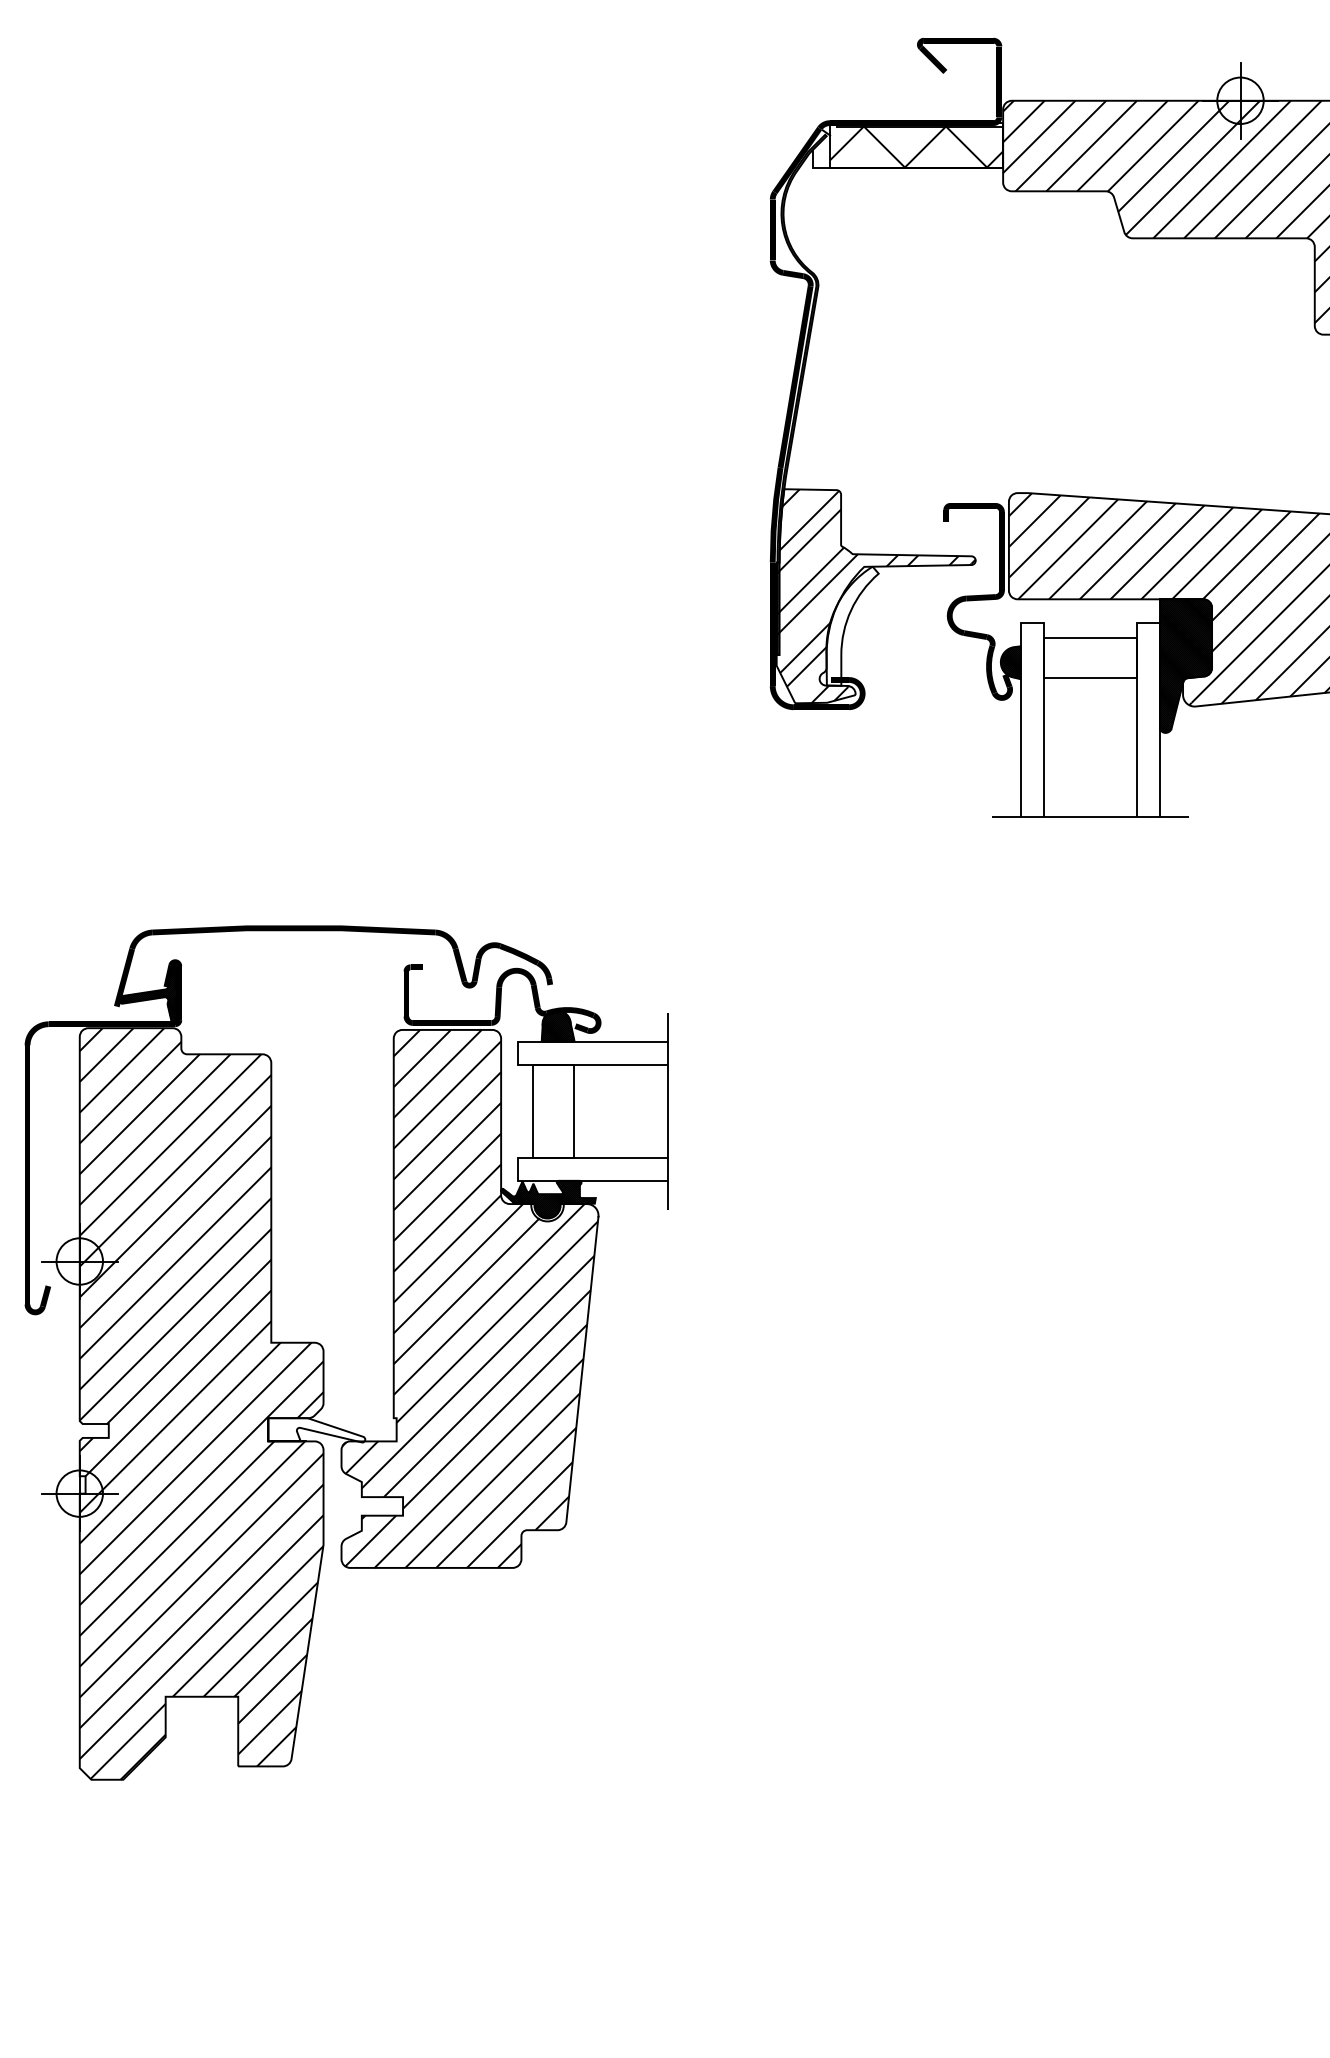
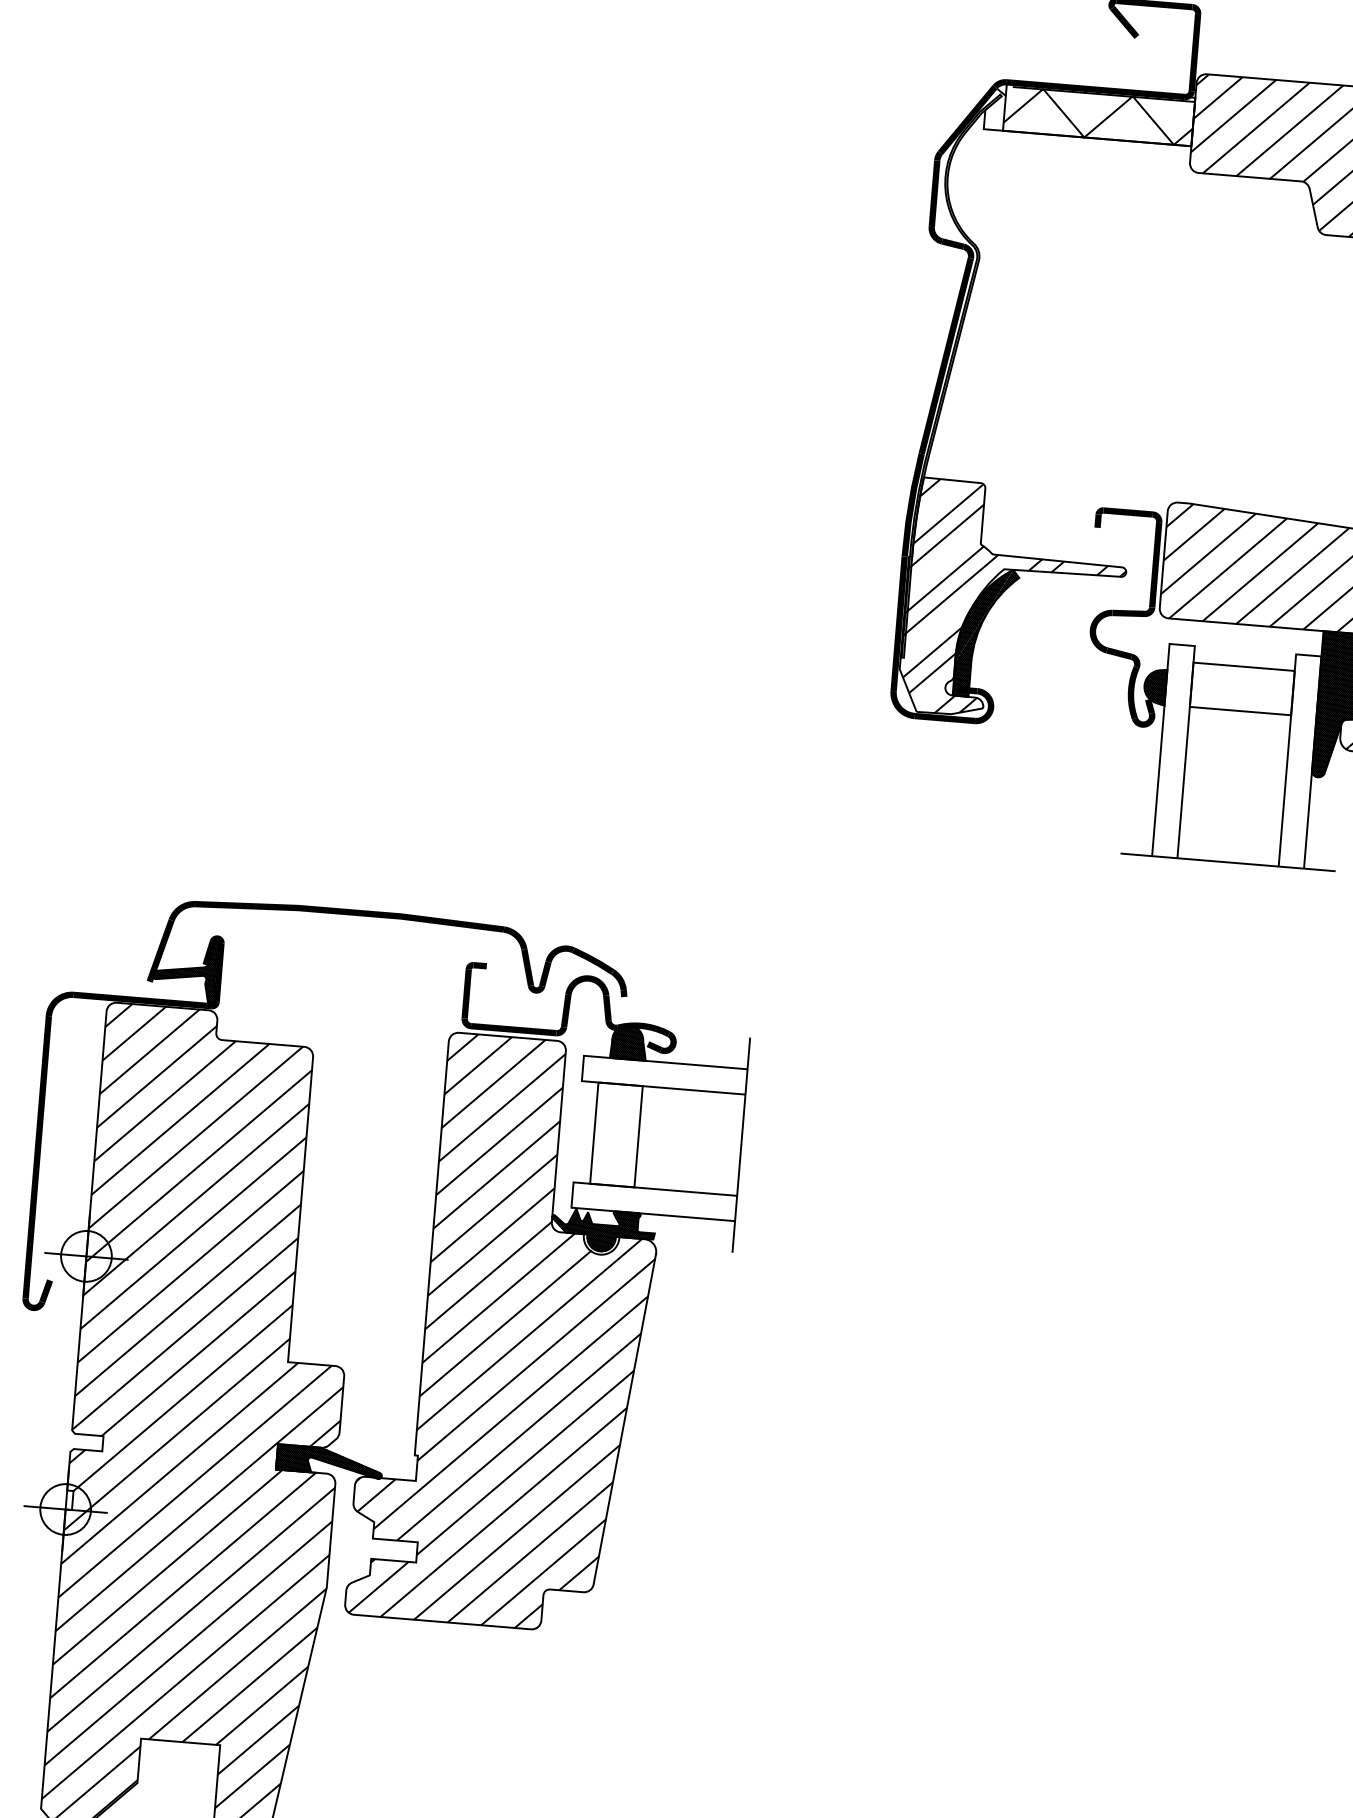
hatch: (852, 626) -> (985, 633), added
hatch: (316, 1430) -> (329, 1461), added

